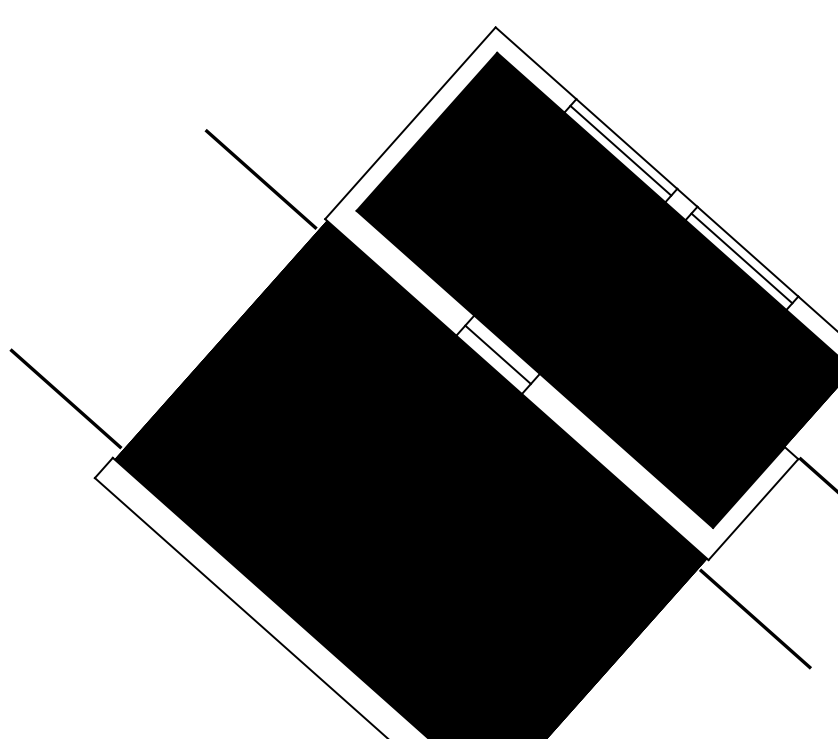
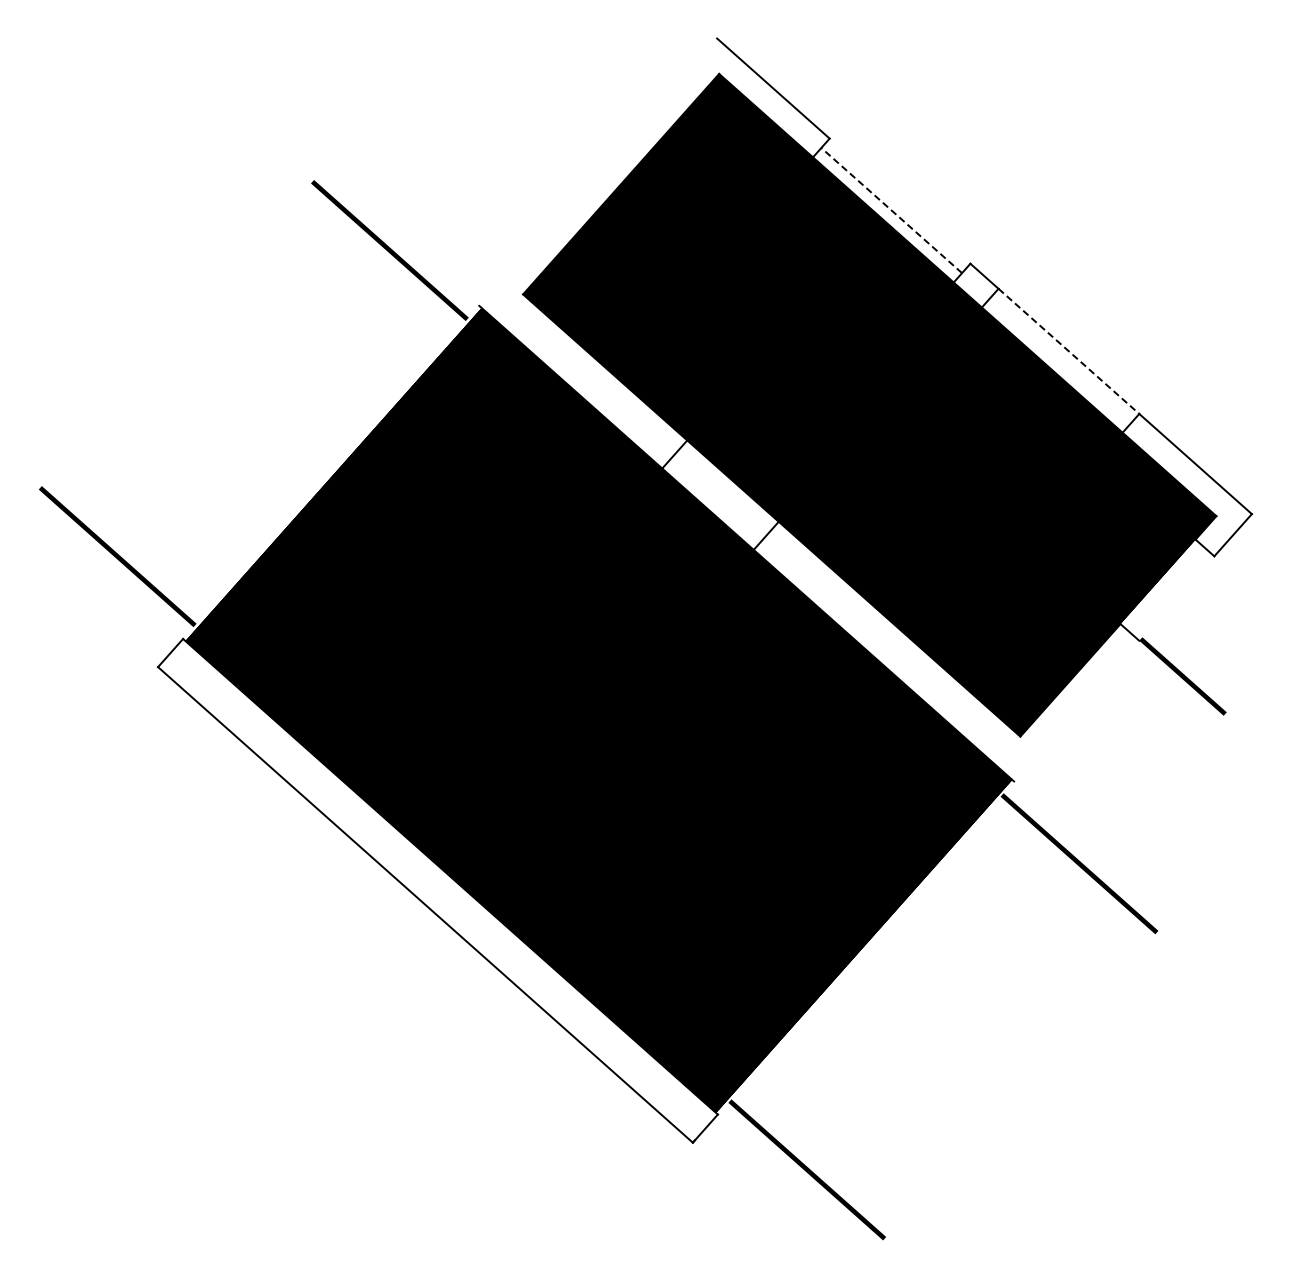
line: (410, 122) -> (598, 171), removed
line: (626, 143) -> (899, 200), removed
line: (620, 150) -> (891, 210), solid -> dashed
line: (748, 251) -> (1069, 351), solid -> dashed
line: (741, 258) -> (1060, 360), removed
line: (498, 354) -> (720, 494), removed
line: (753, 509) -> (1076, 710), removed

